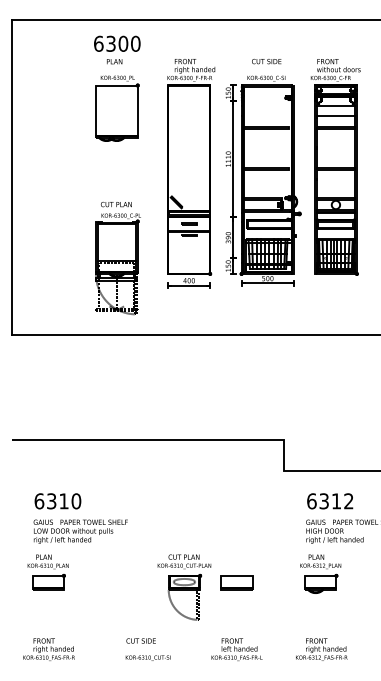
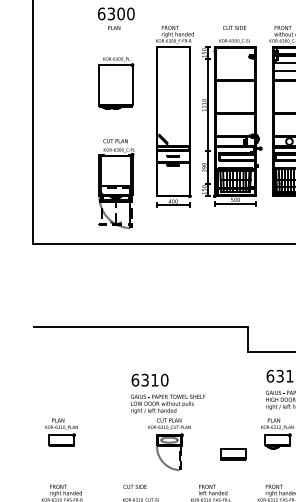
part: (117, 108) -> (116, 83), moved
text: (80, 518) -> (167, 393), moved
part: (236, 582) -> (232, 454), moved

